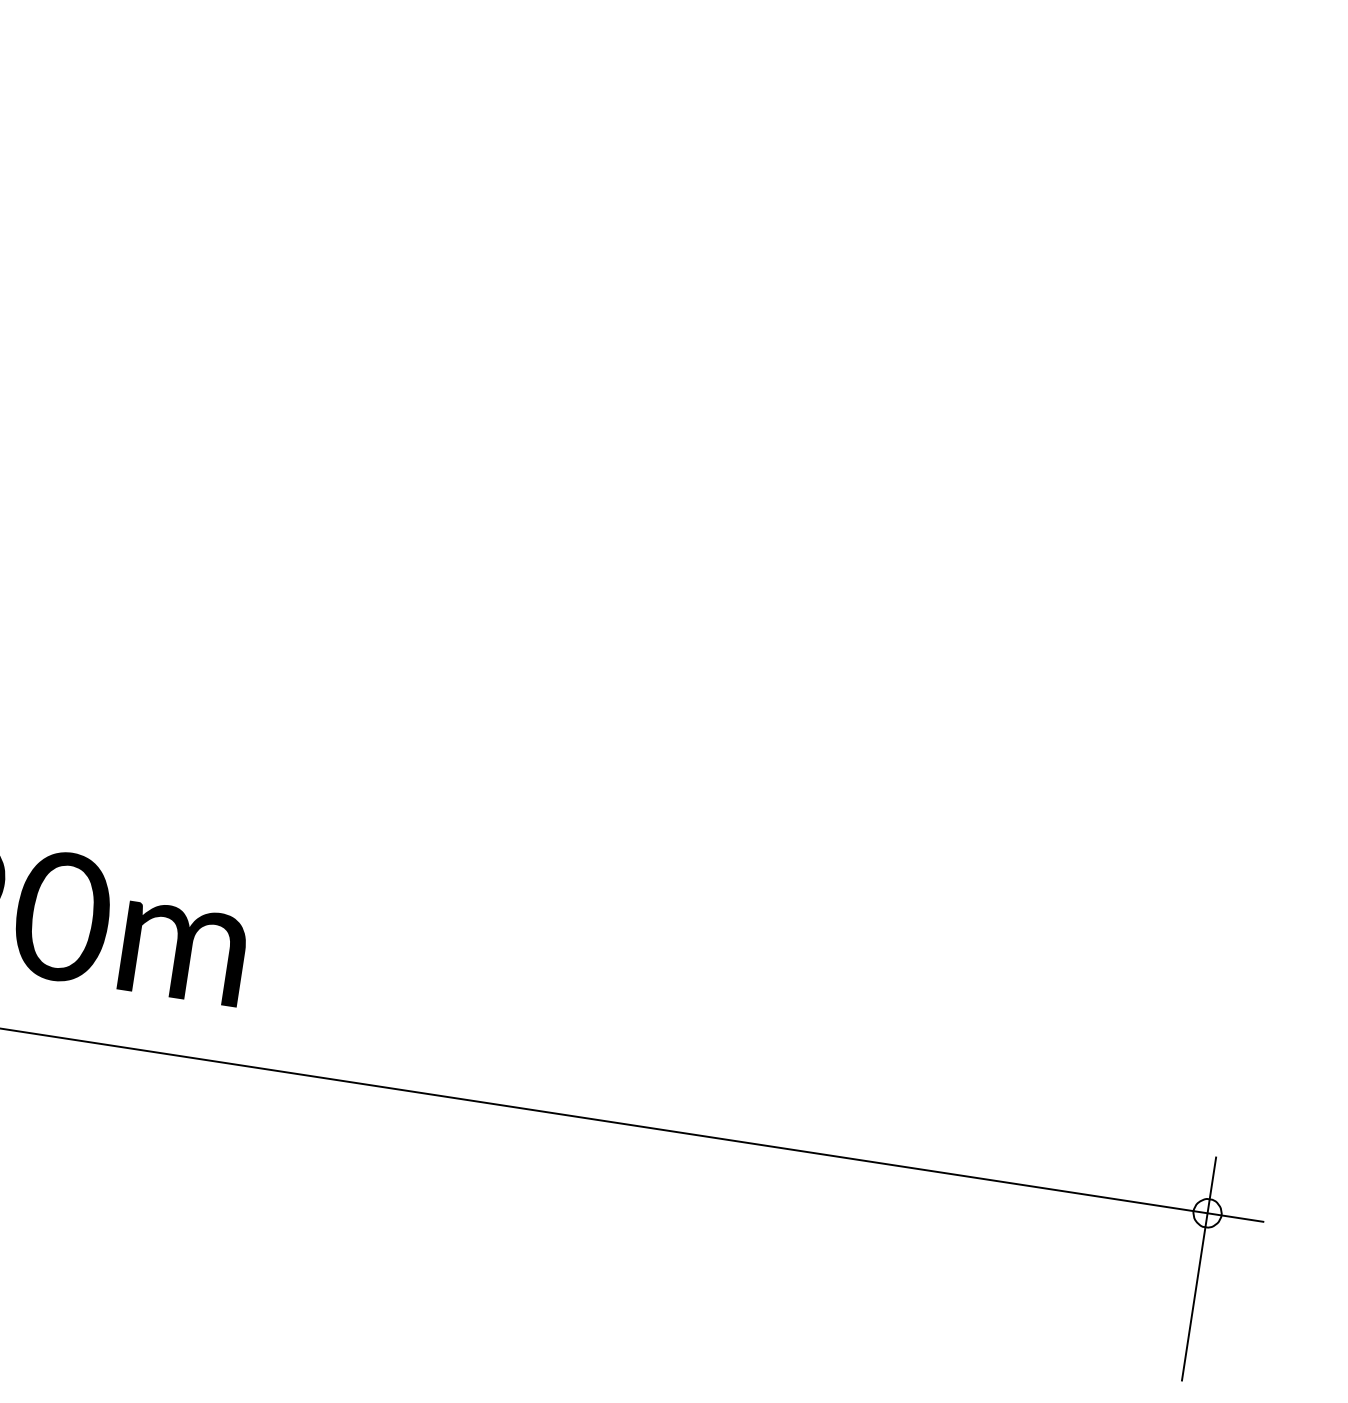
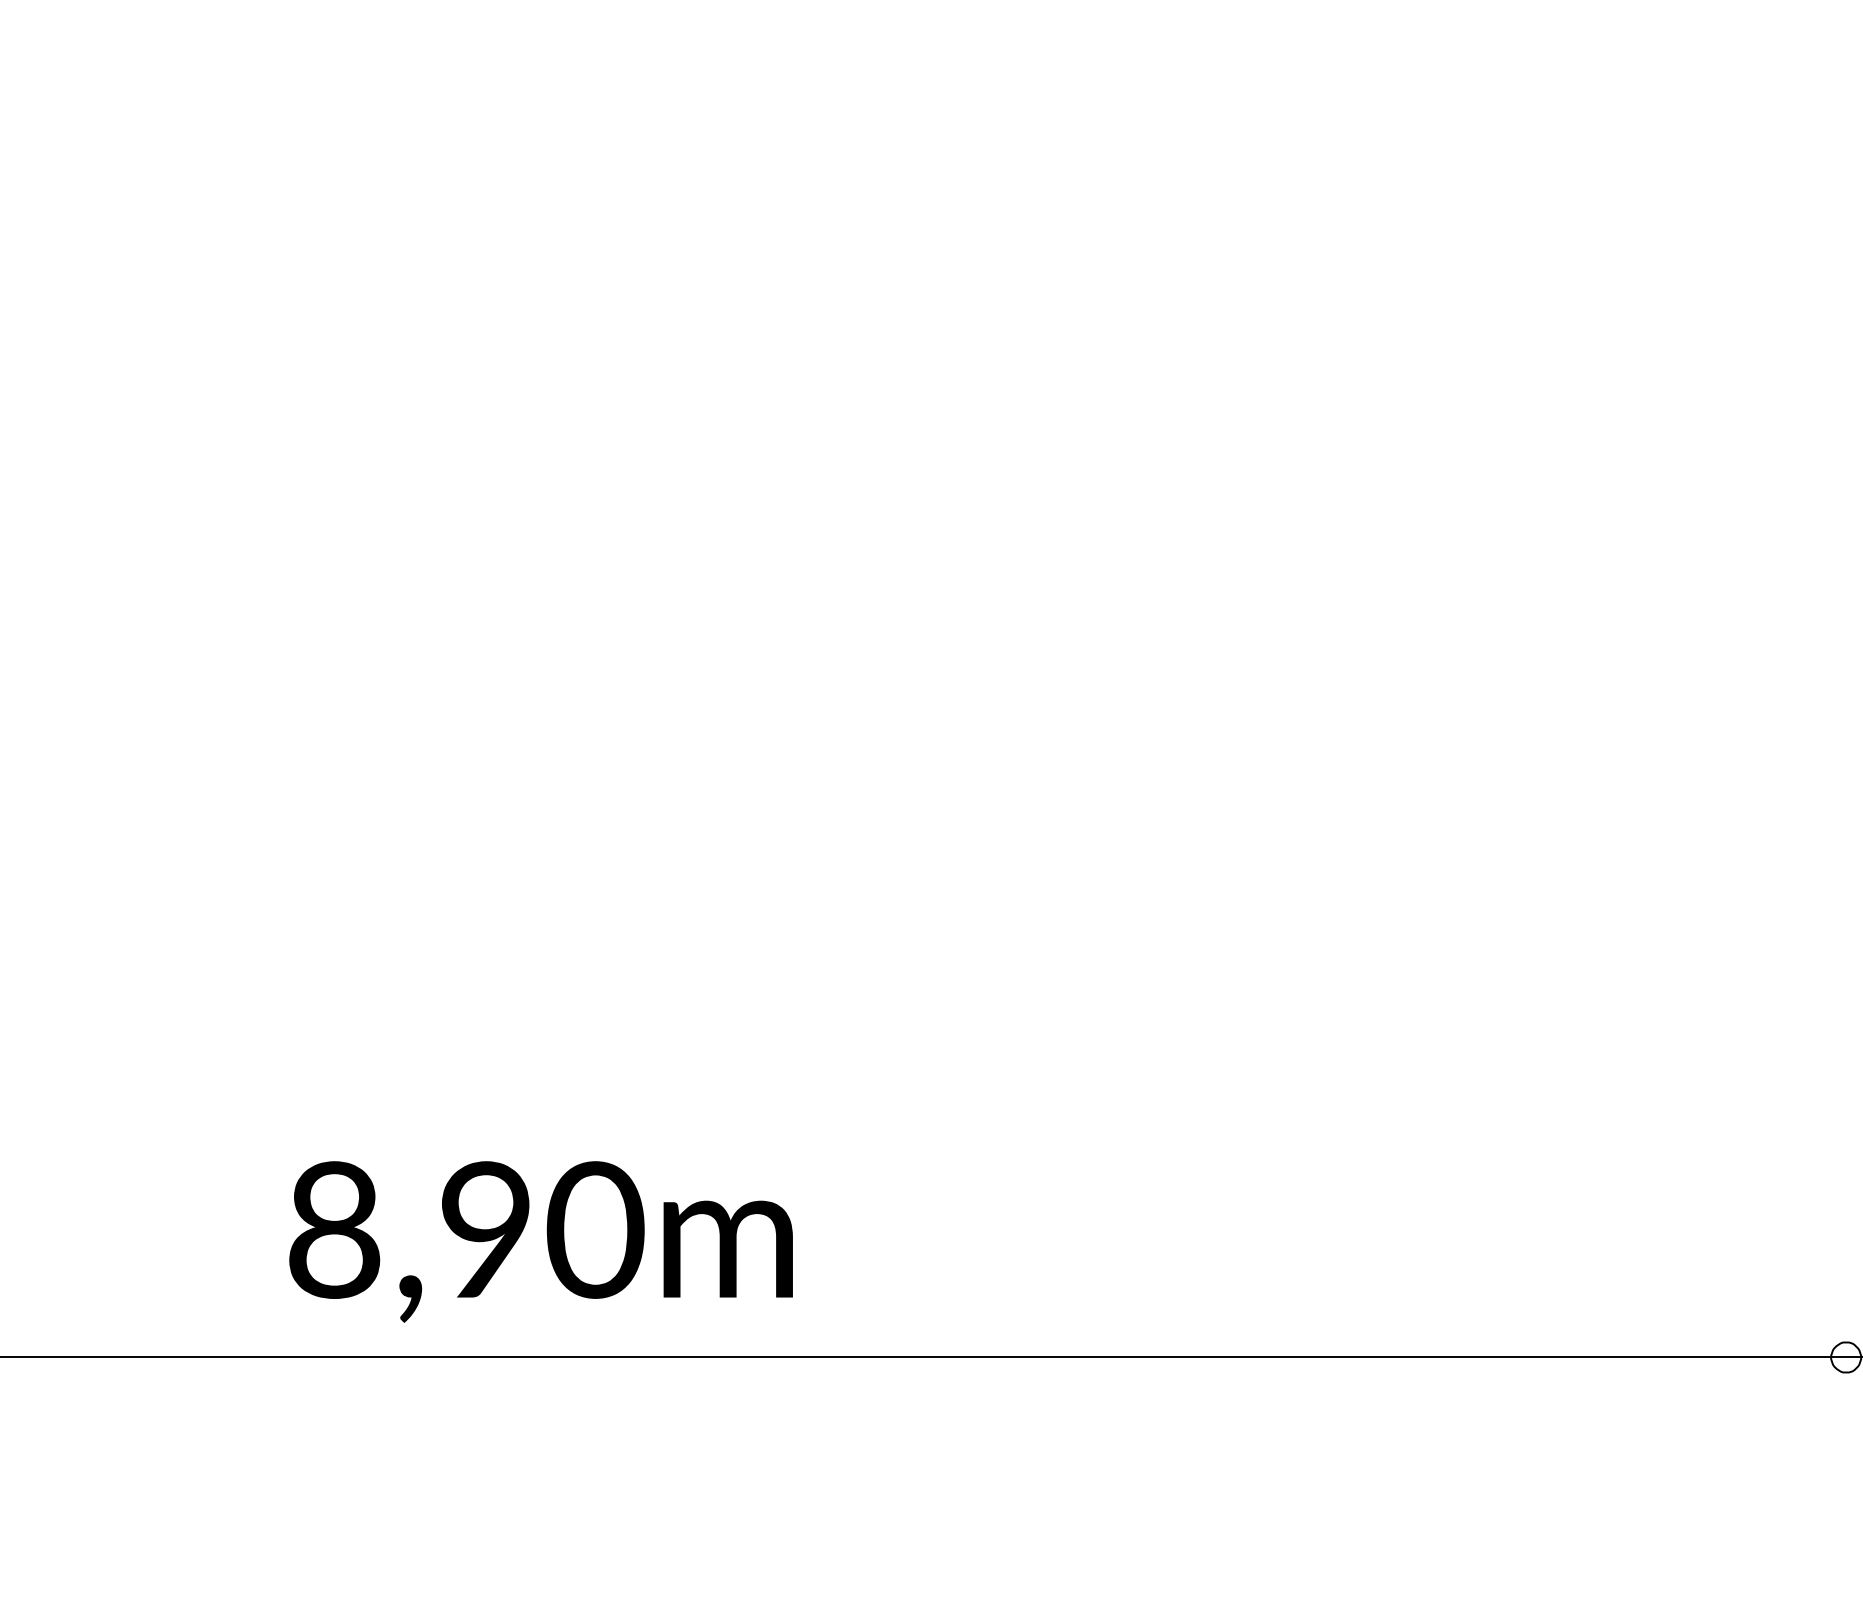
line: (1199, 1269) -> (1846, 1417), removed

